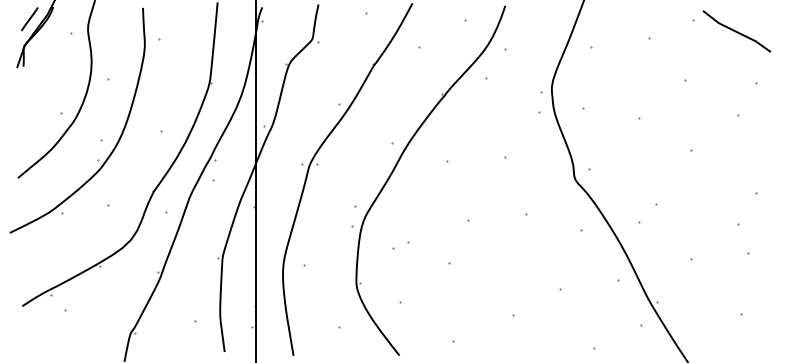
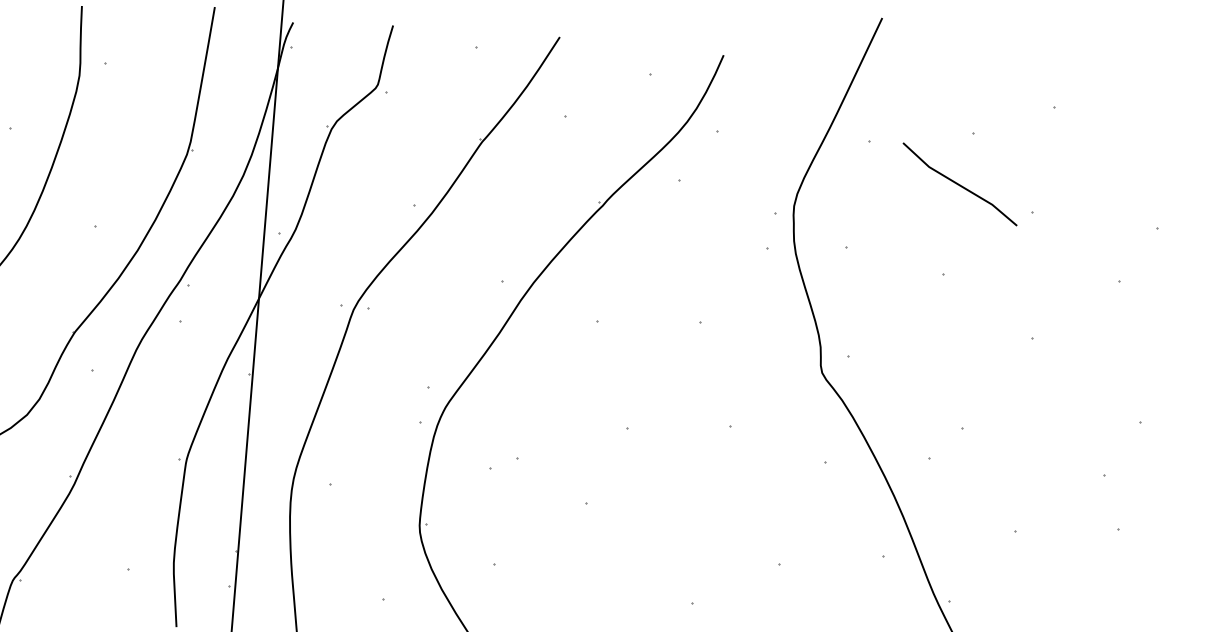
line: (736, 31) -> (959, 184), moved

